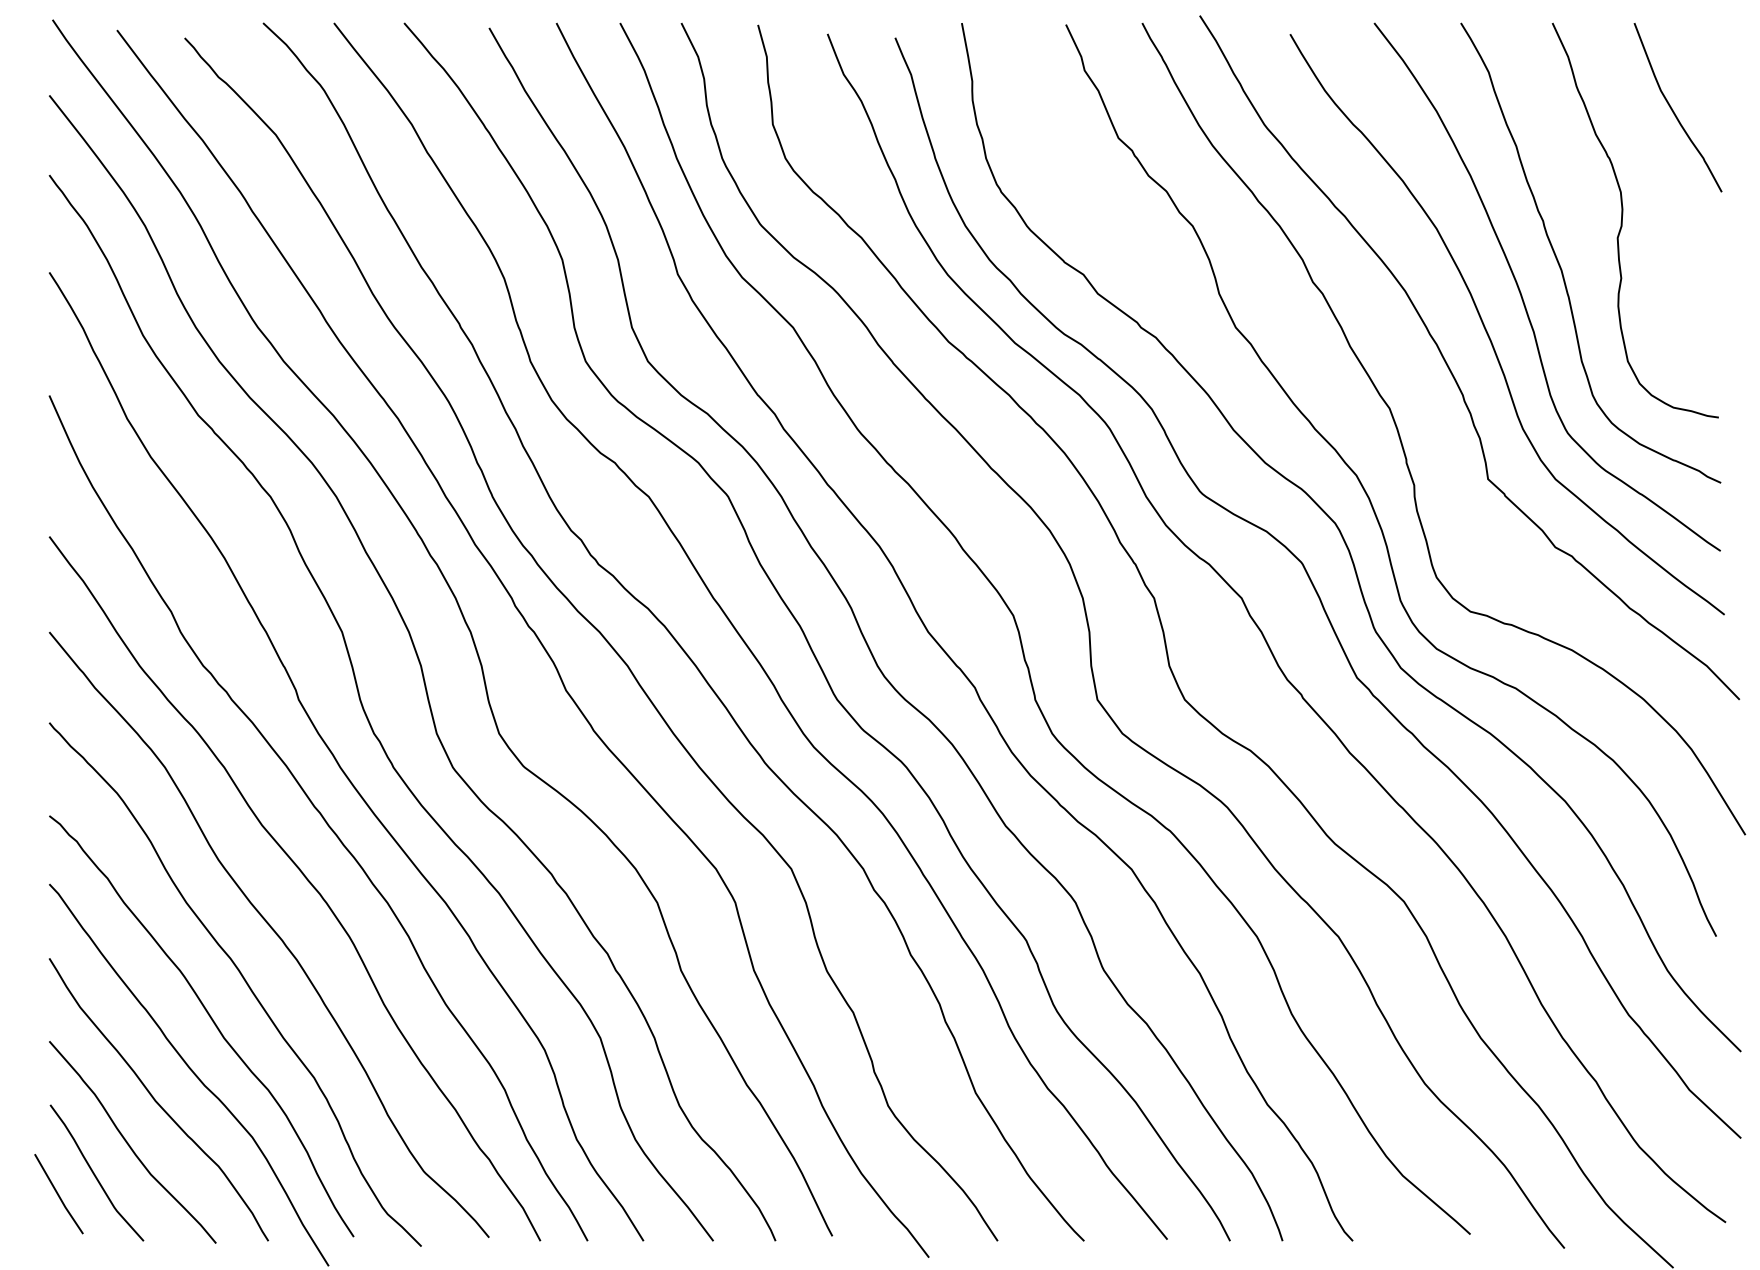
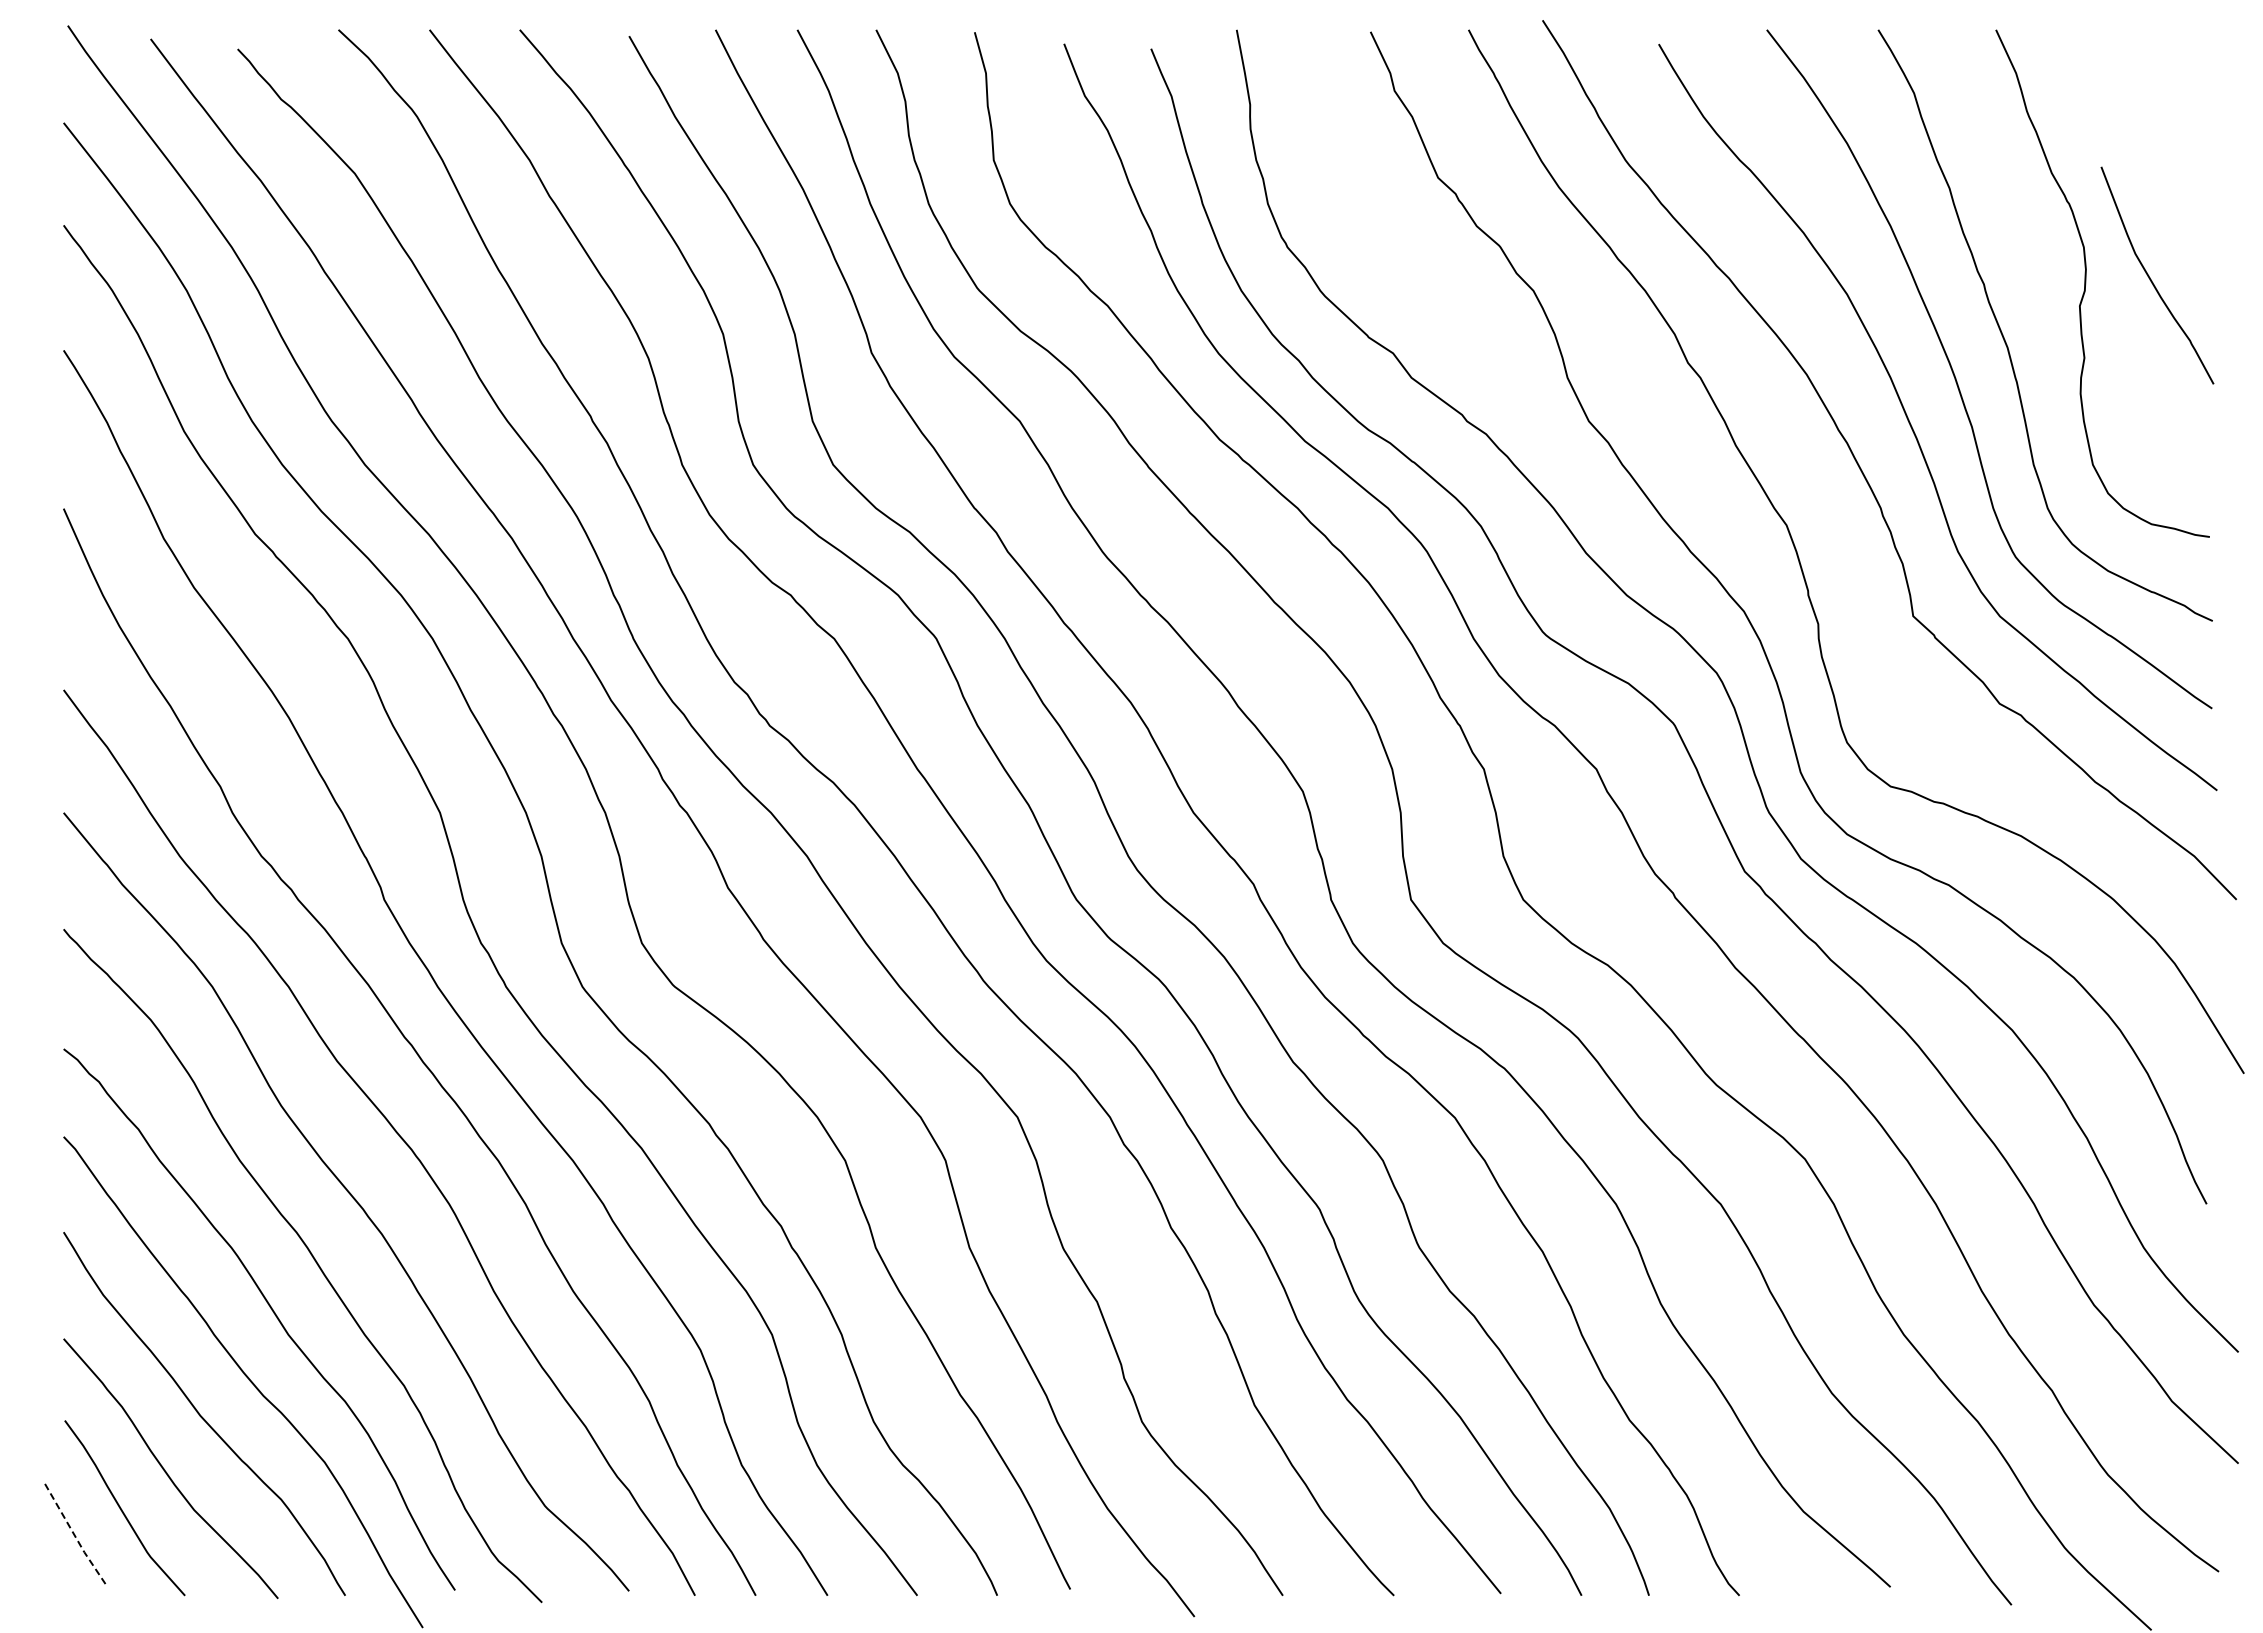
curve: (1674, 111) -> (2152, 280), moved
line: (58, 1195) -> (75, 1536), solid -> dashed

